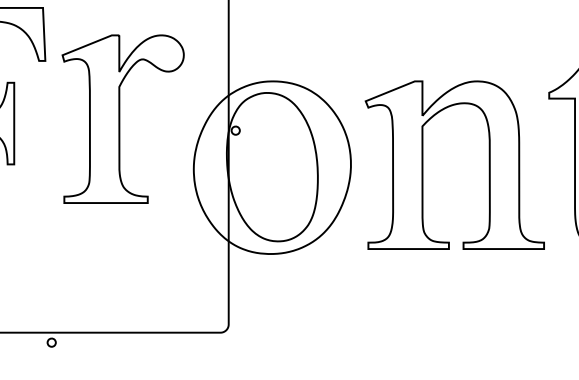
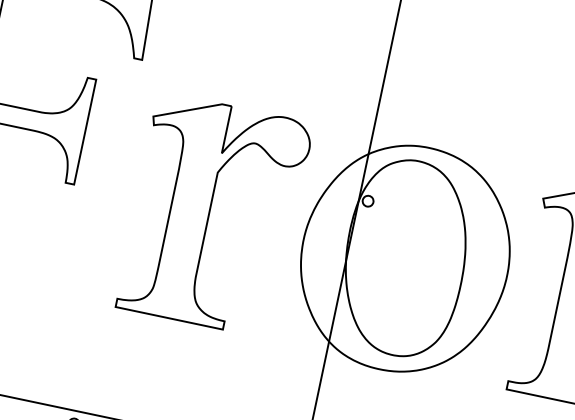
part: (122, 118) -> (213, 214), moved

